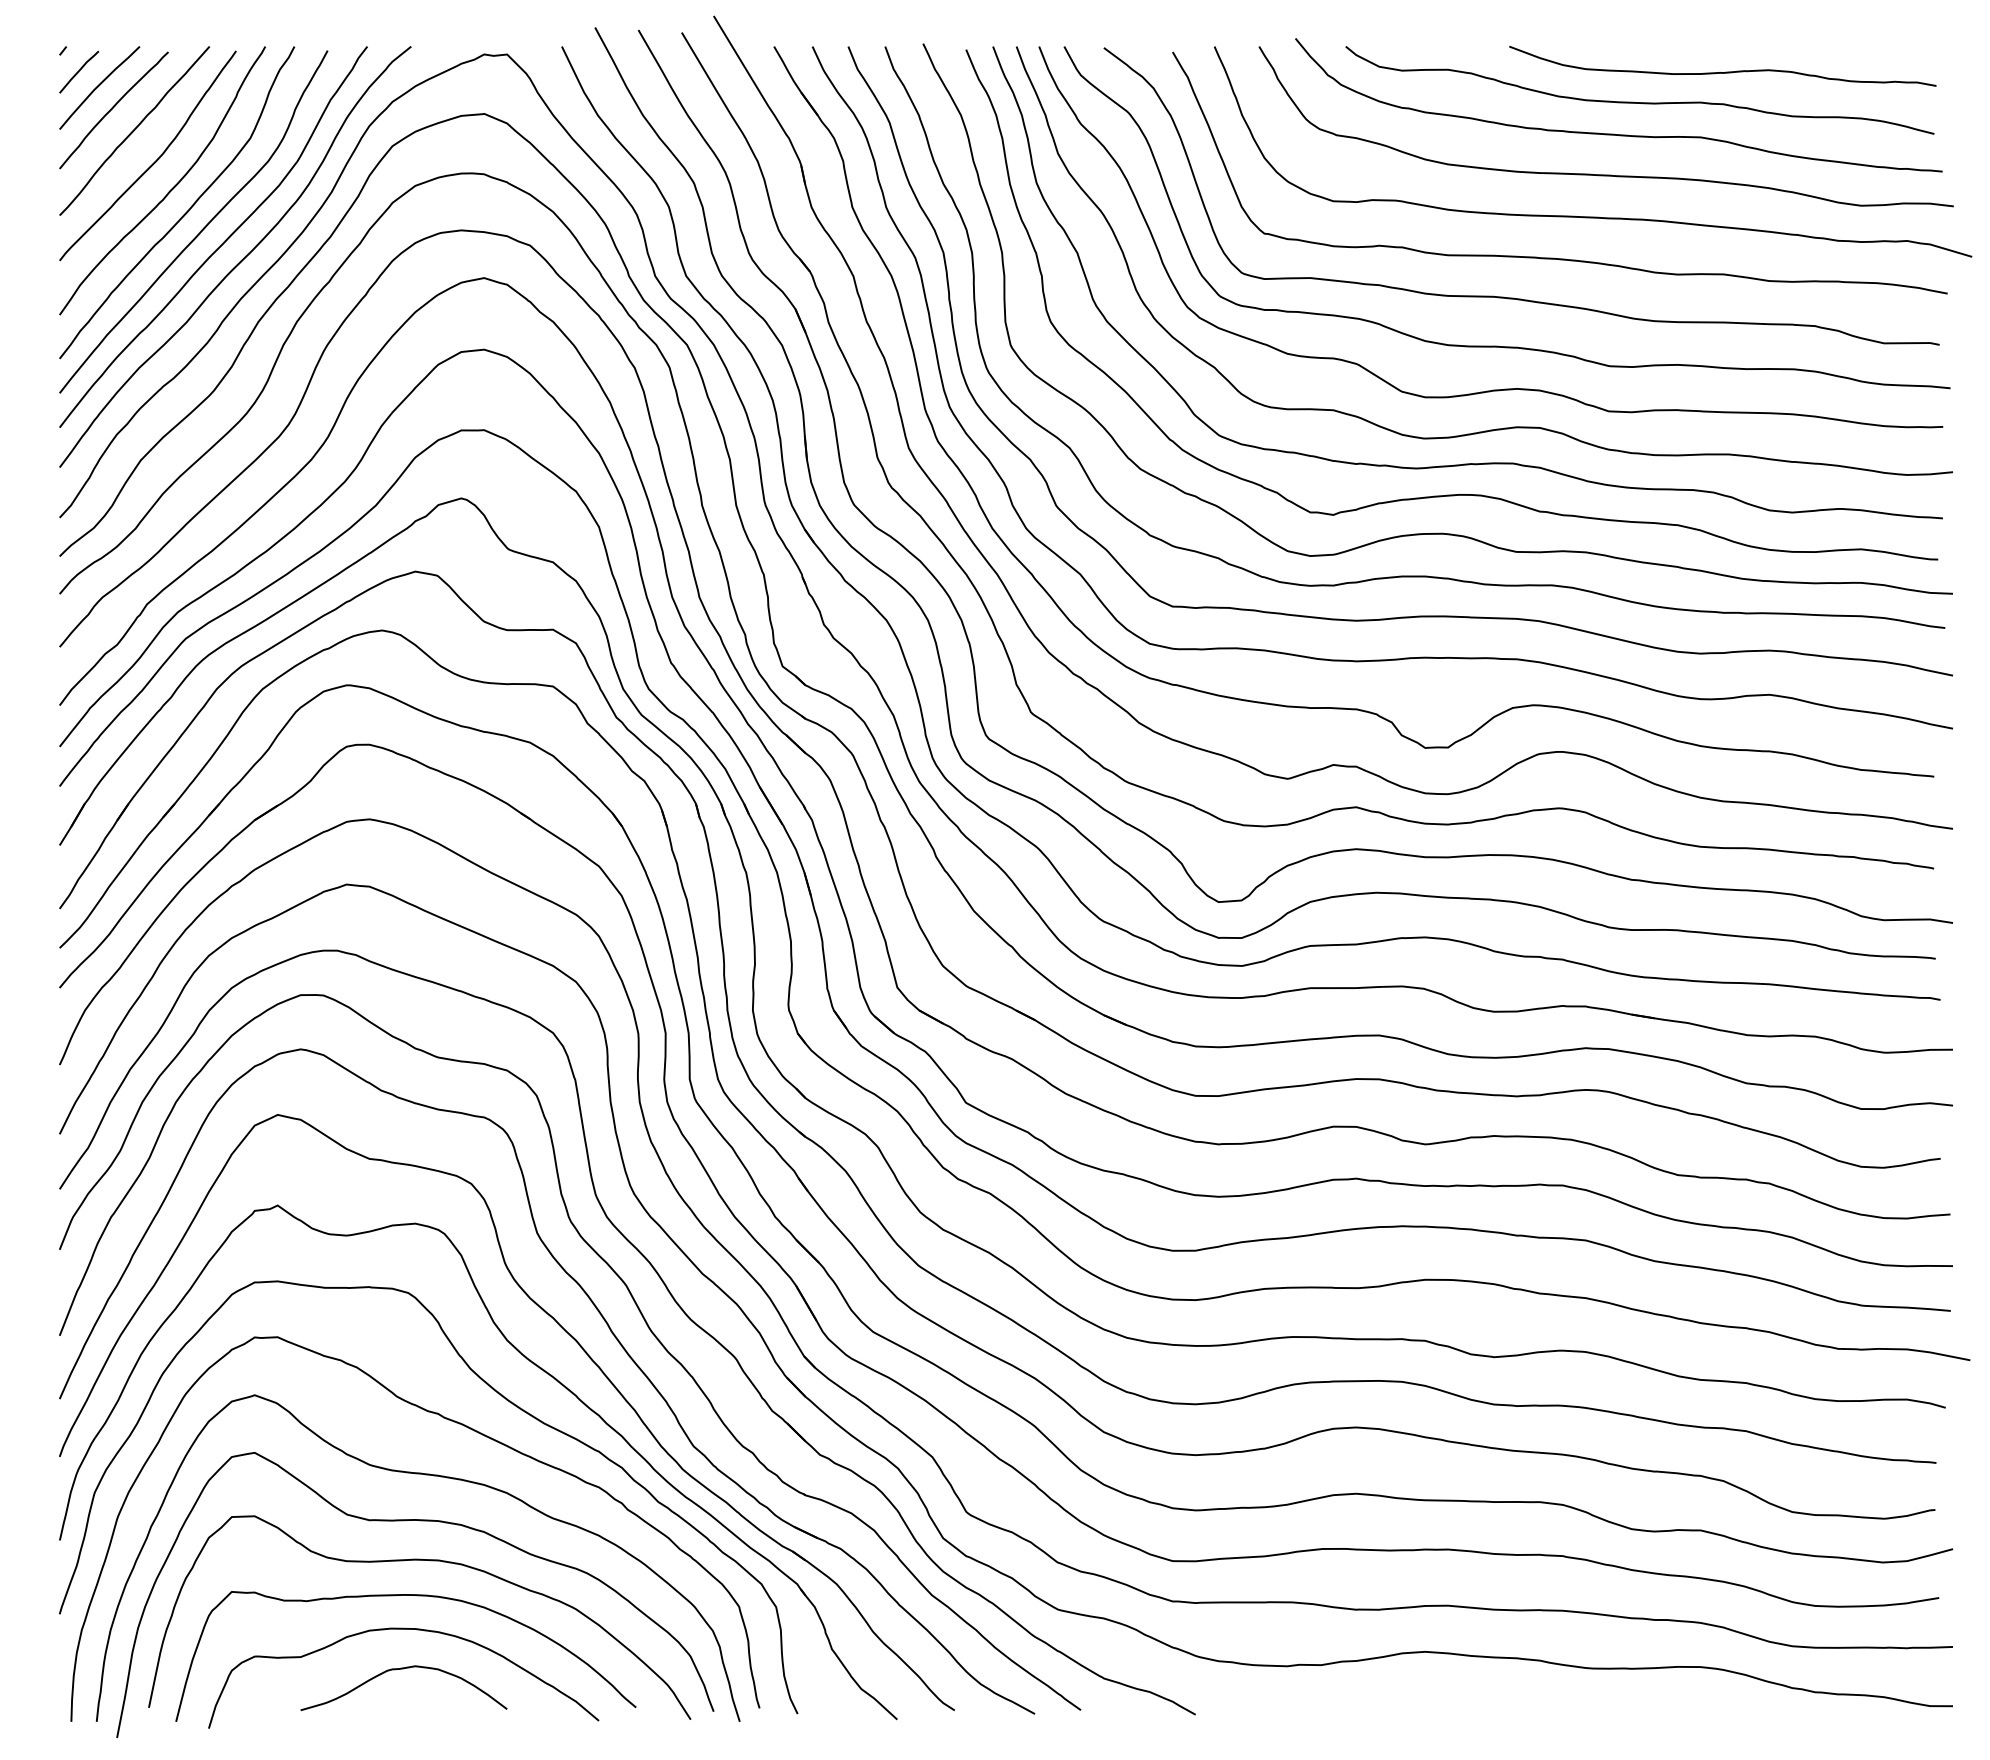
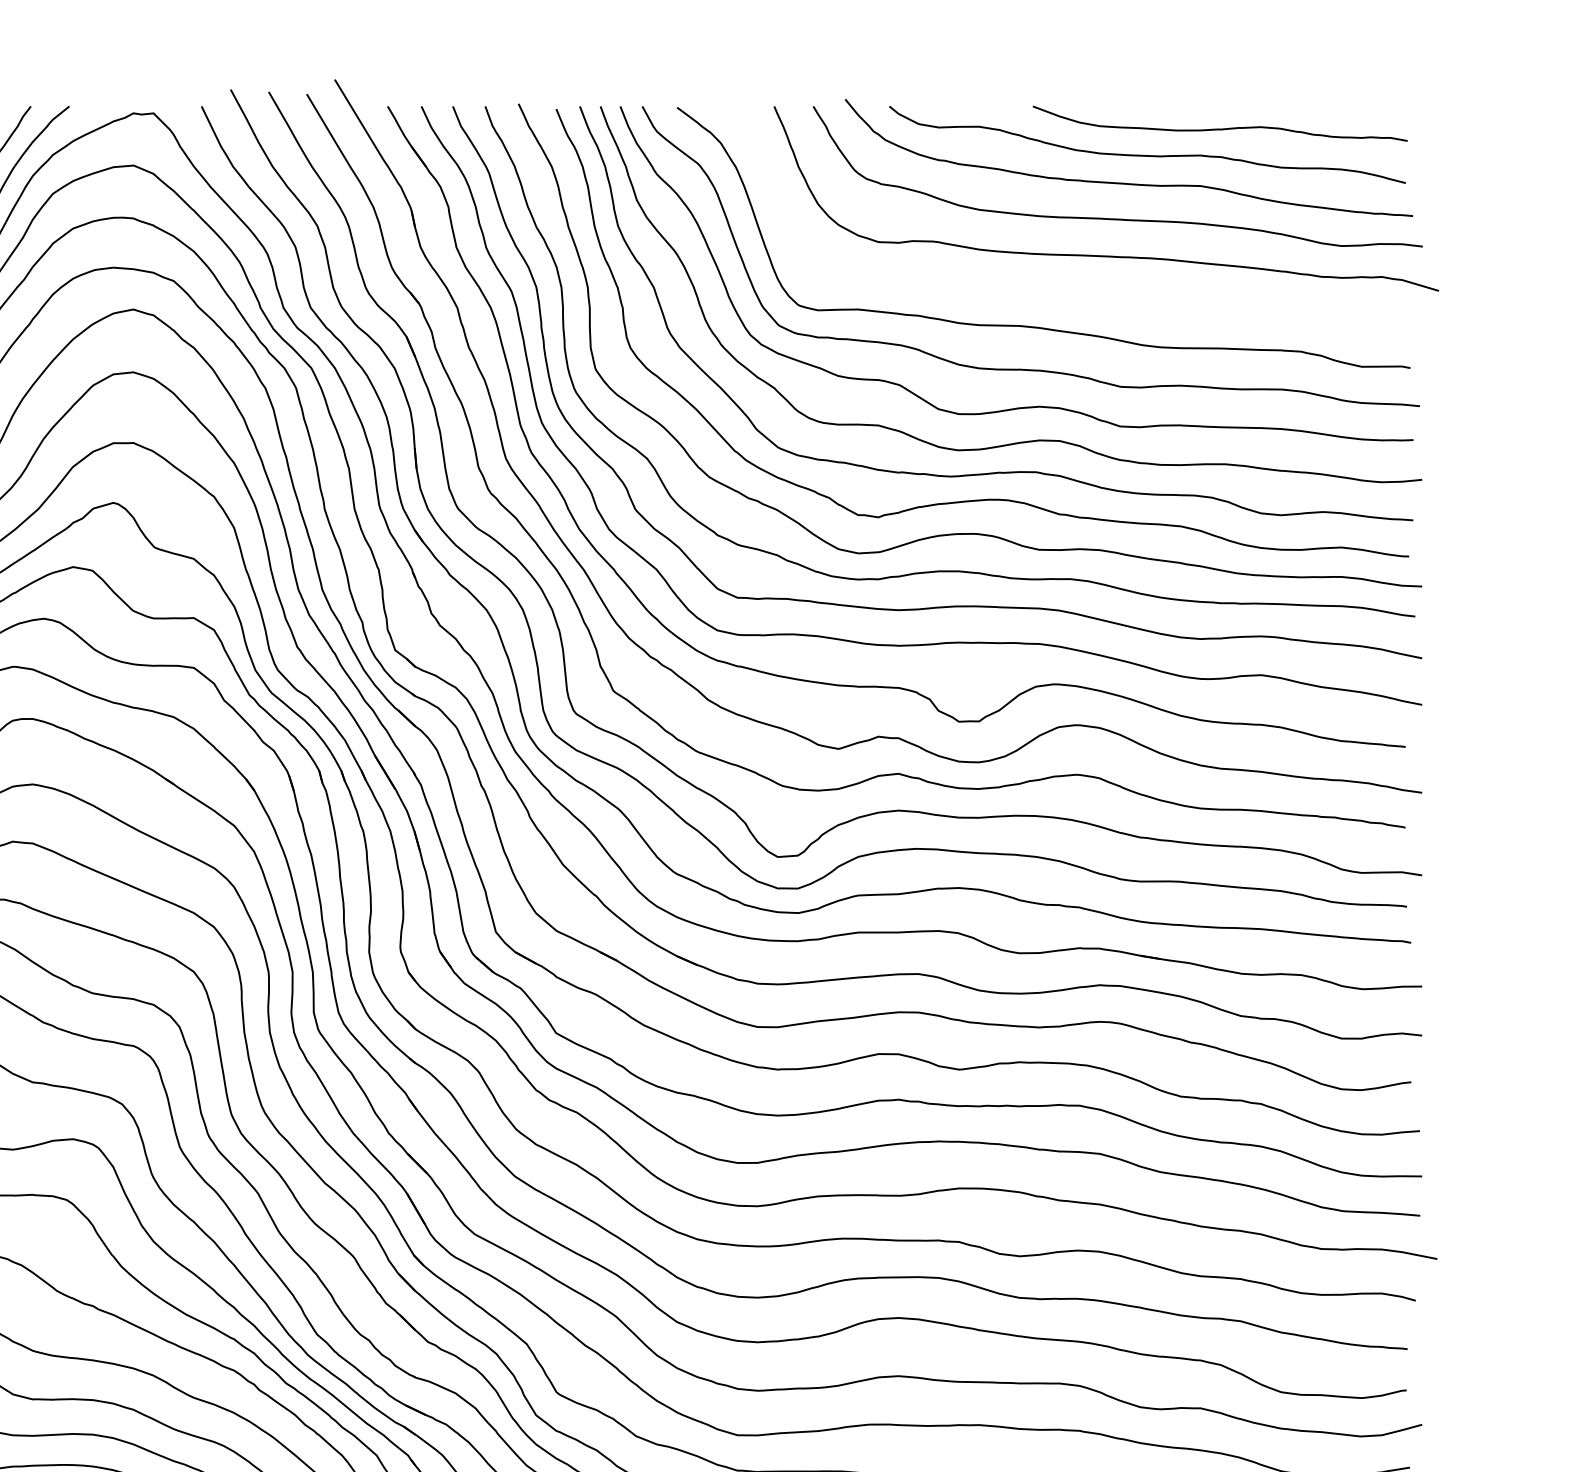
curve: (1553, 257) -> (1071, 291), removed

